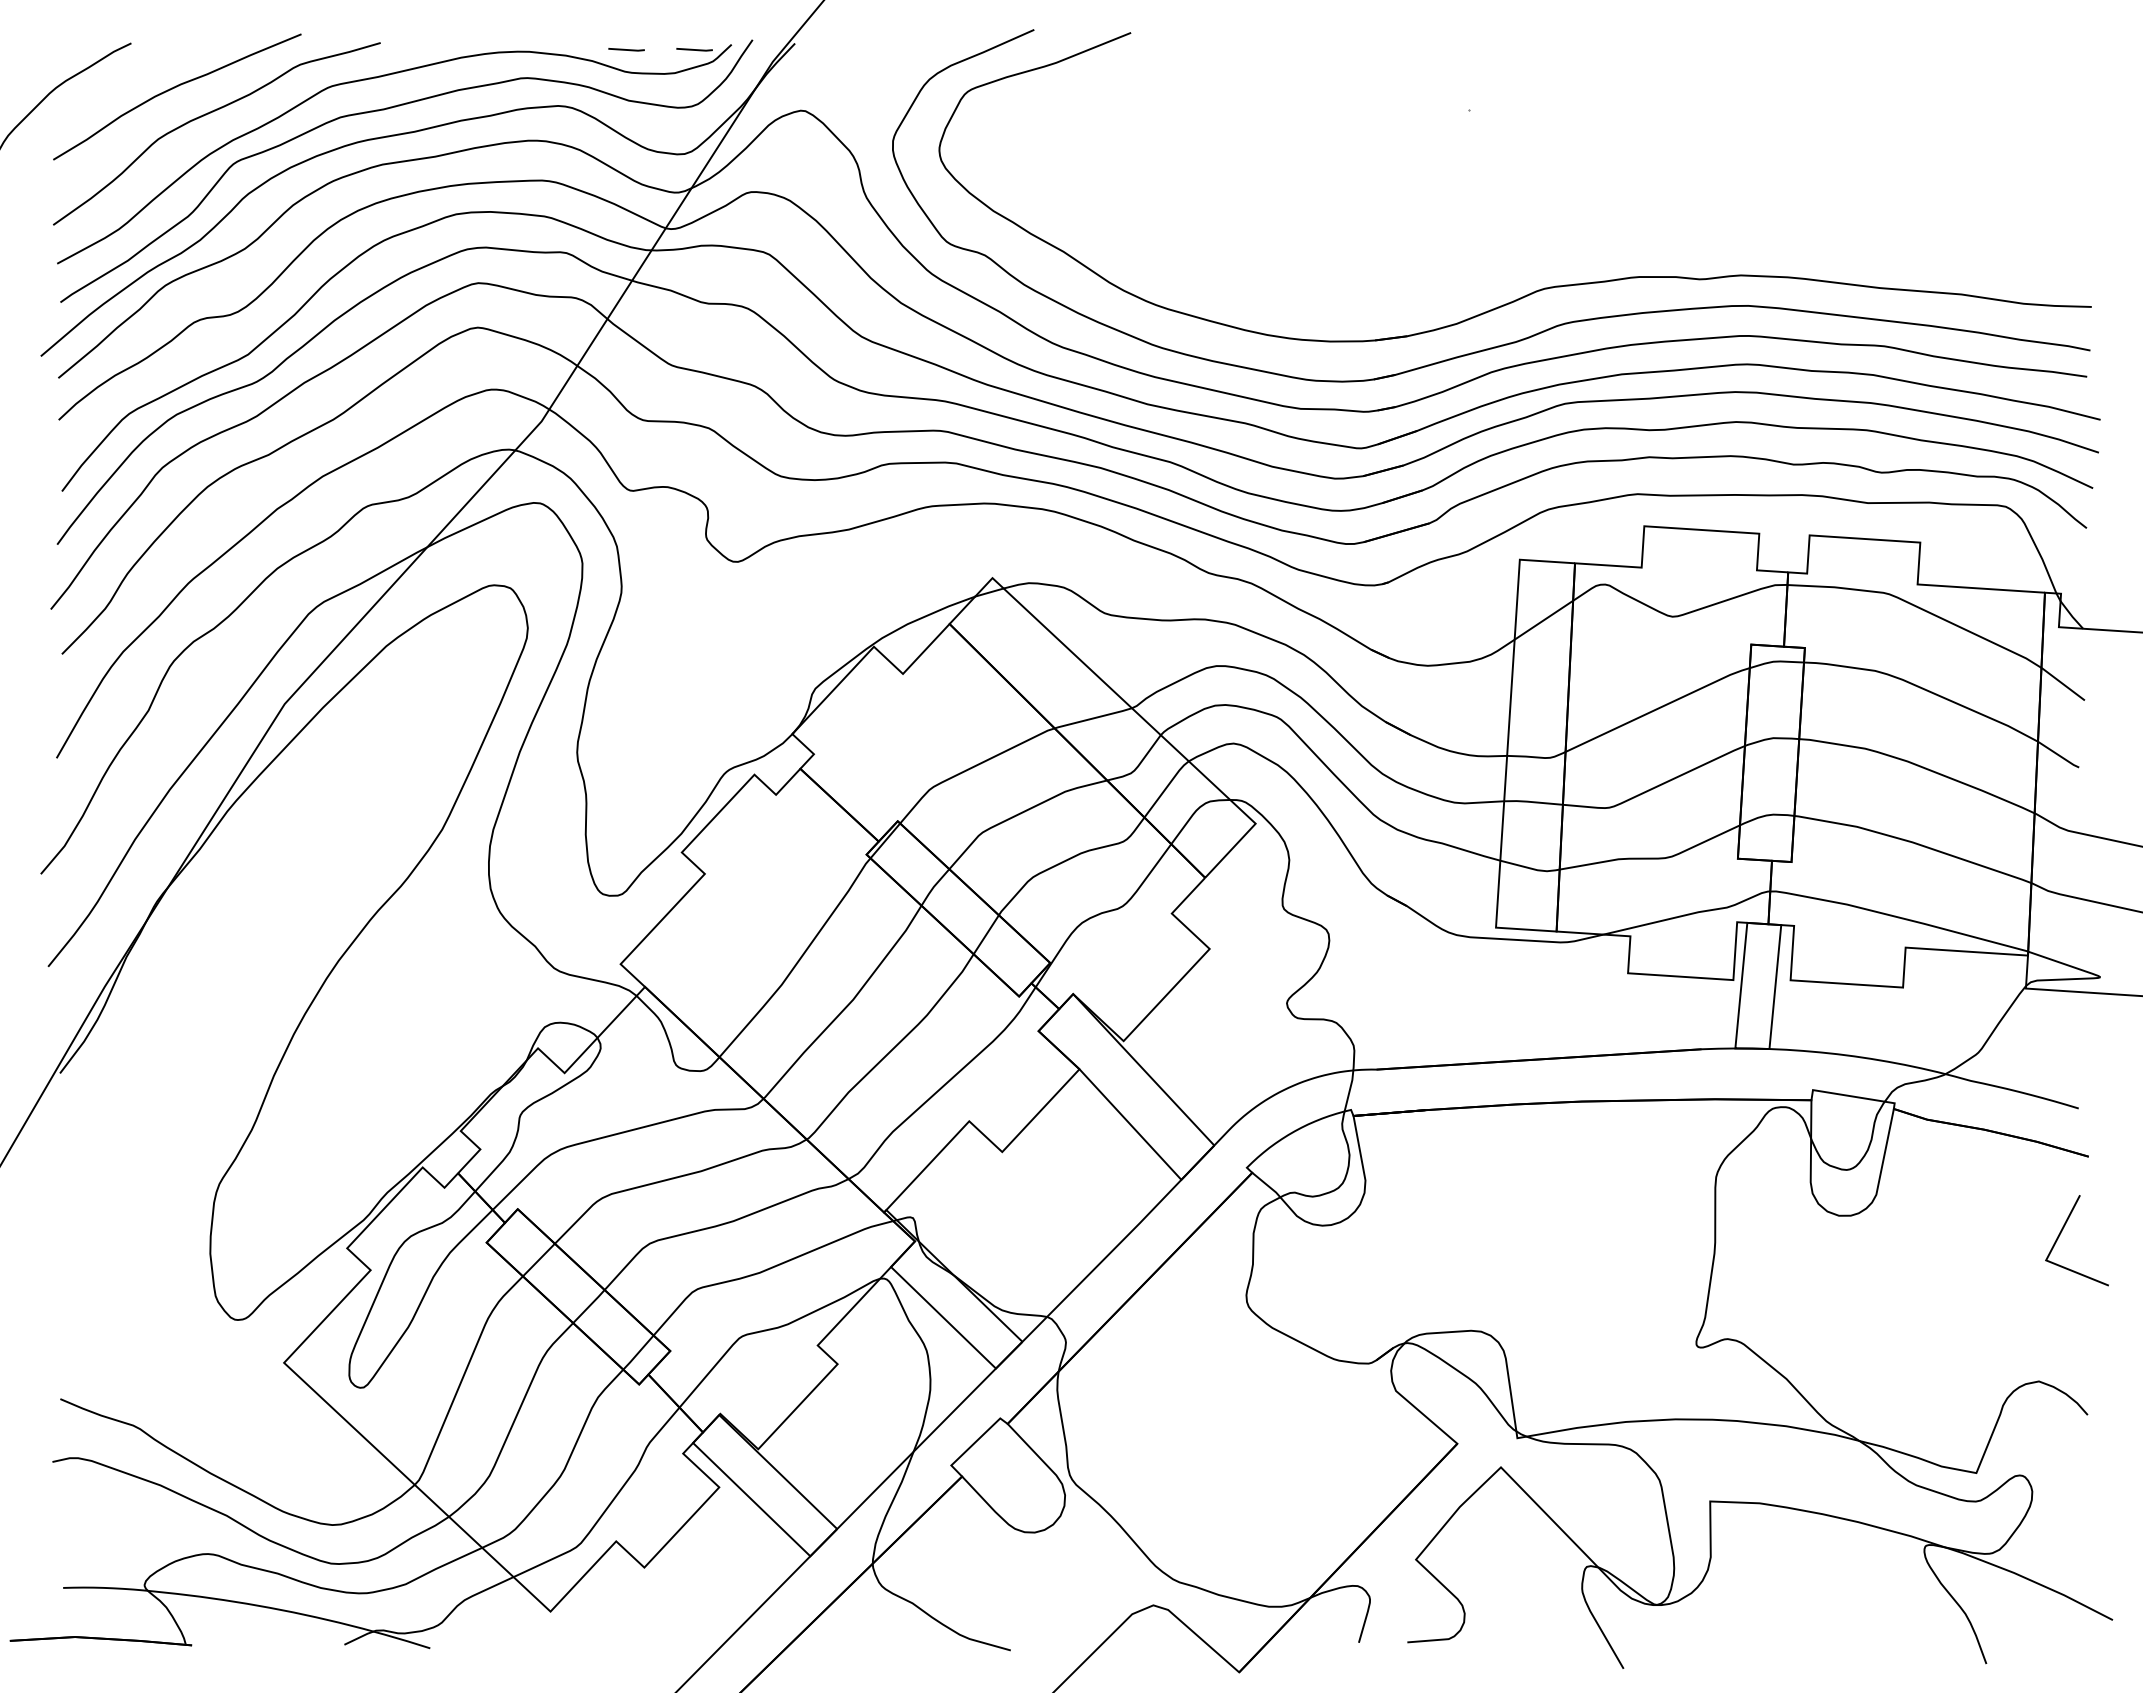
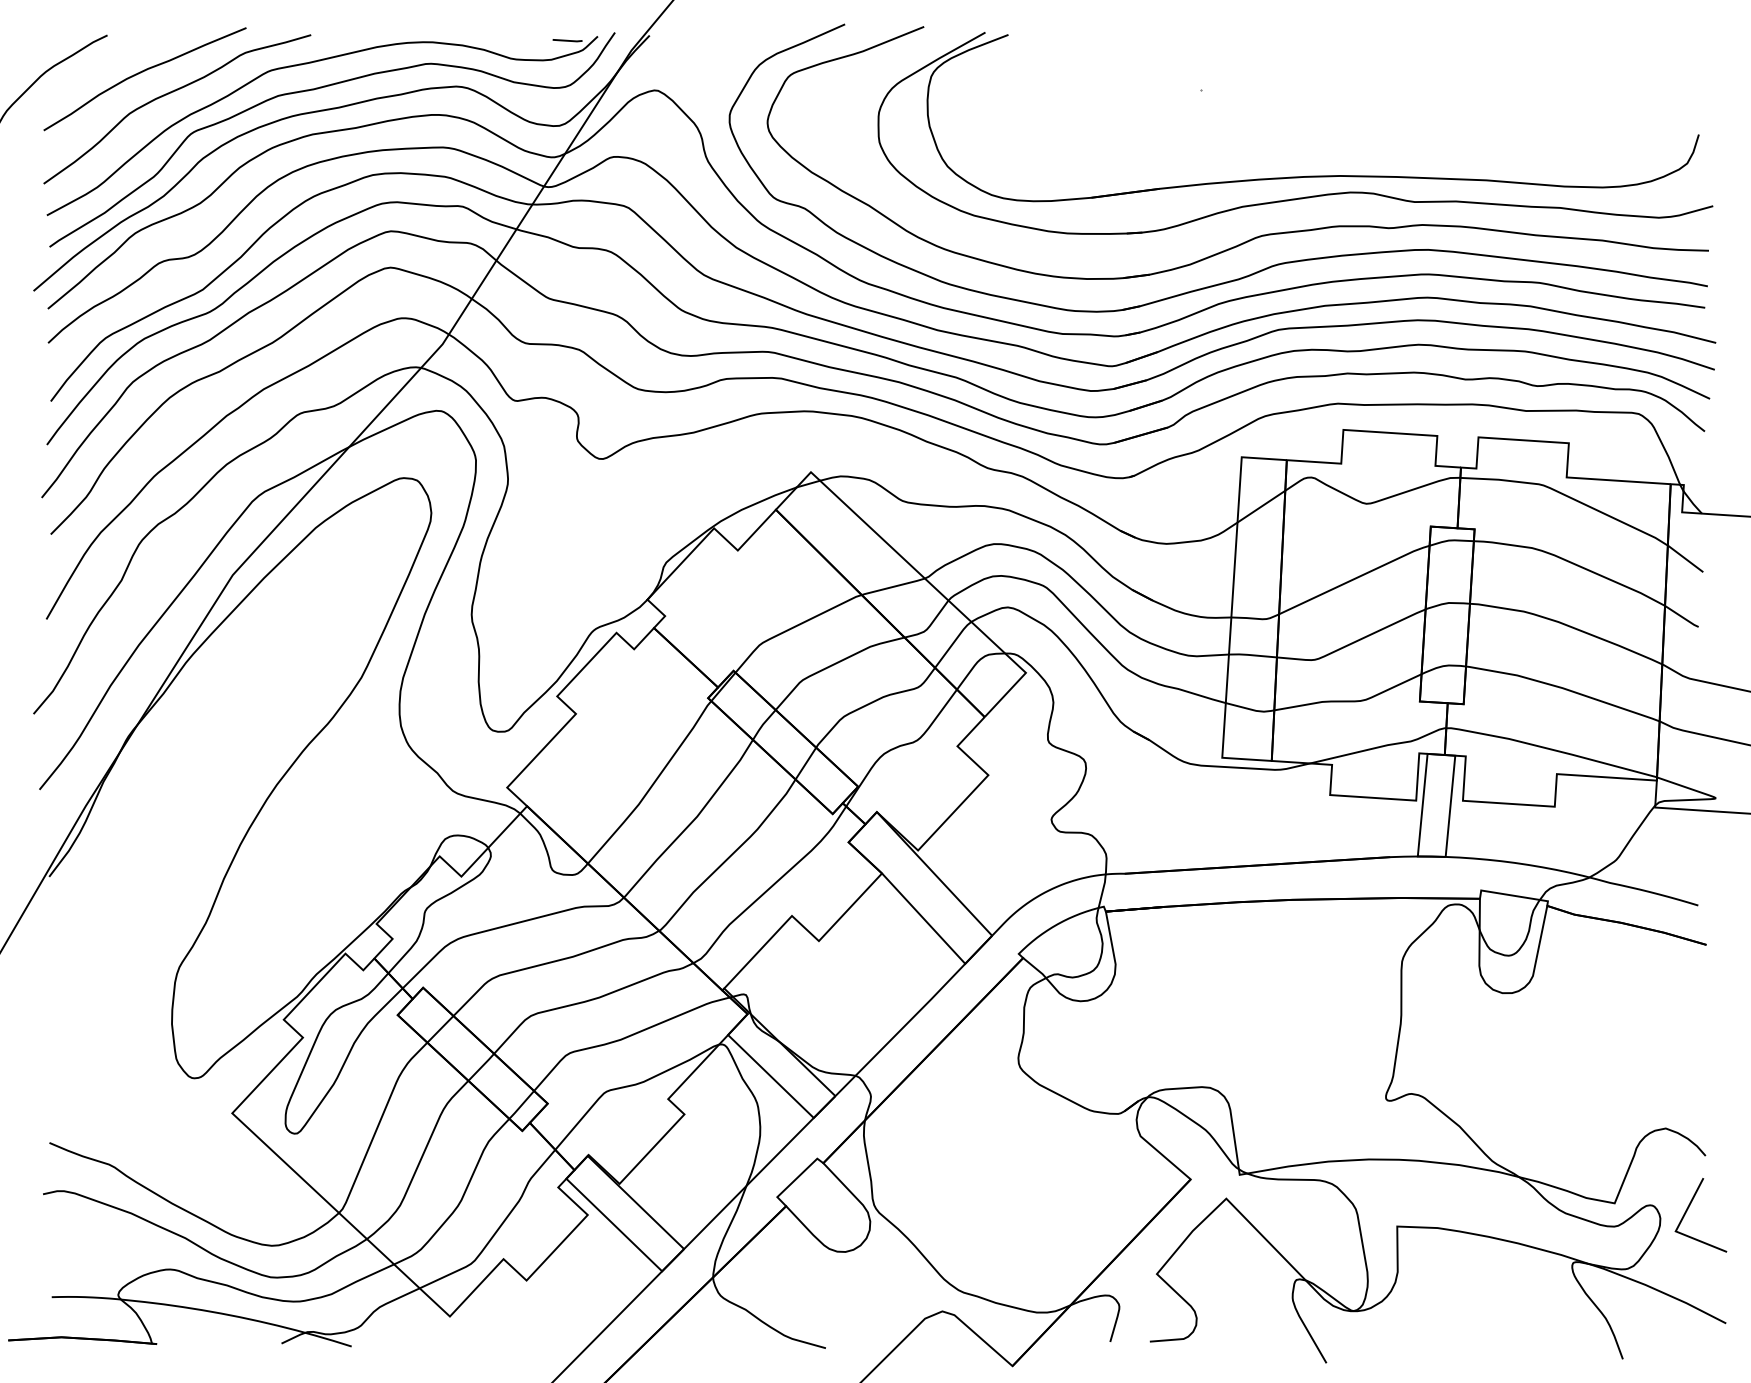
line: (626, 49) -> (511, 40), removed
part: (1592, 215) -> (1301, 176), added
line: (2061, 1233) -> (1688, 1209), moved

